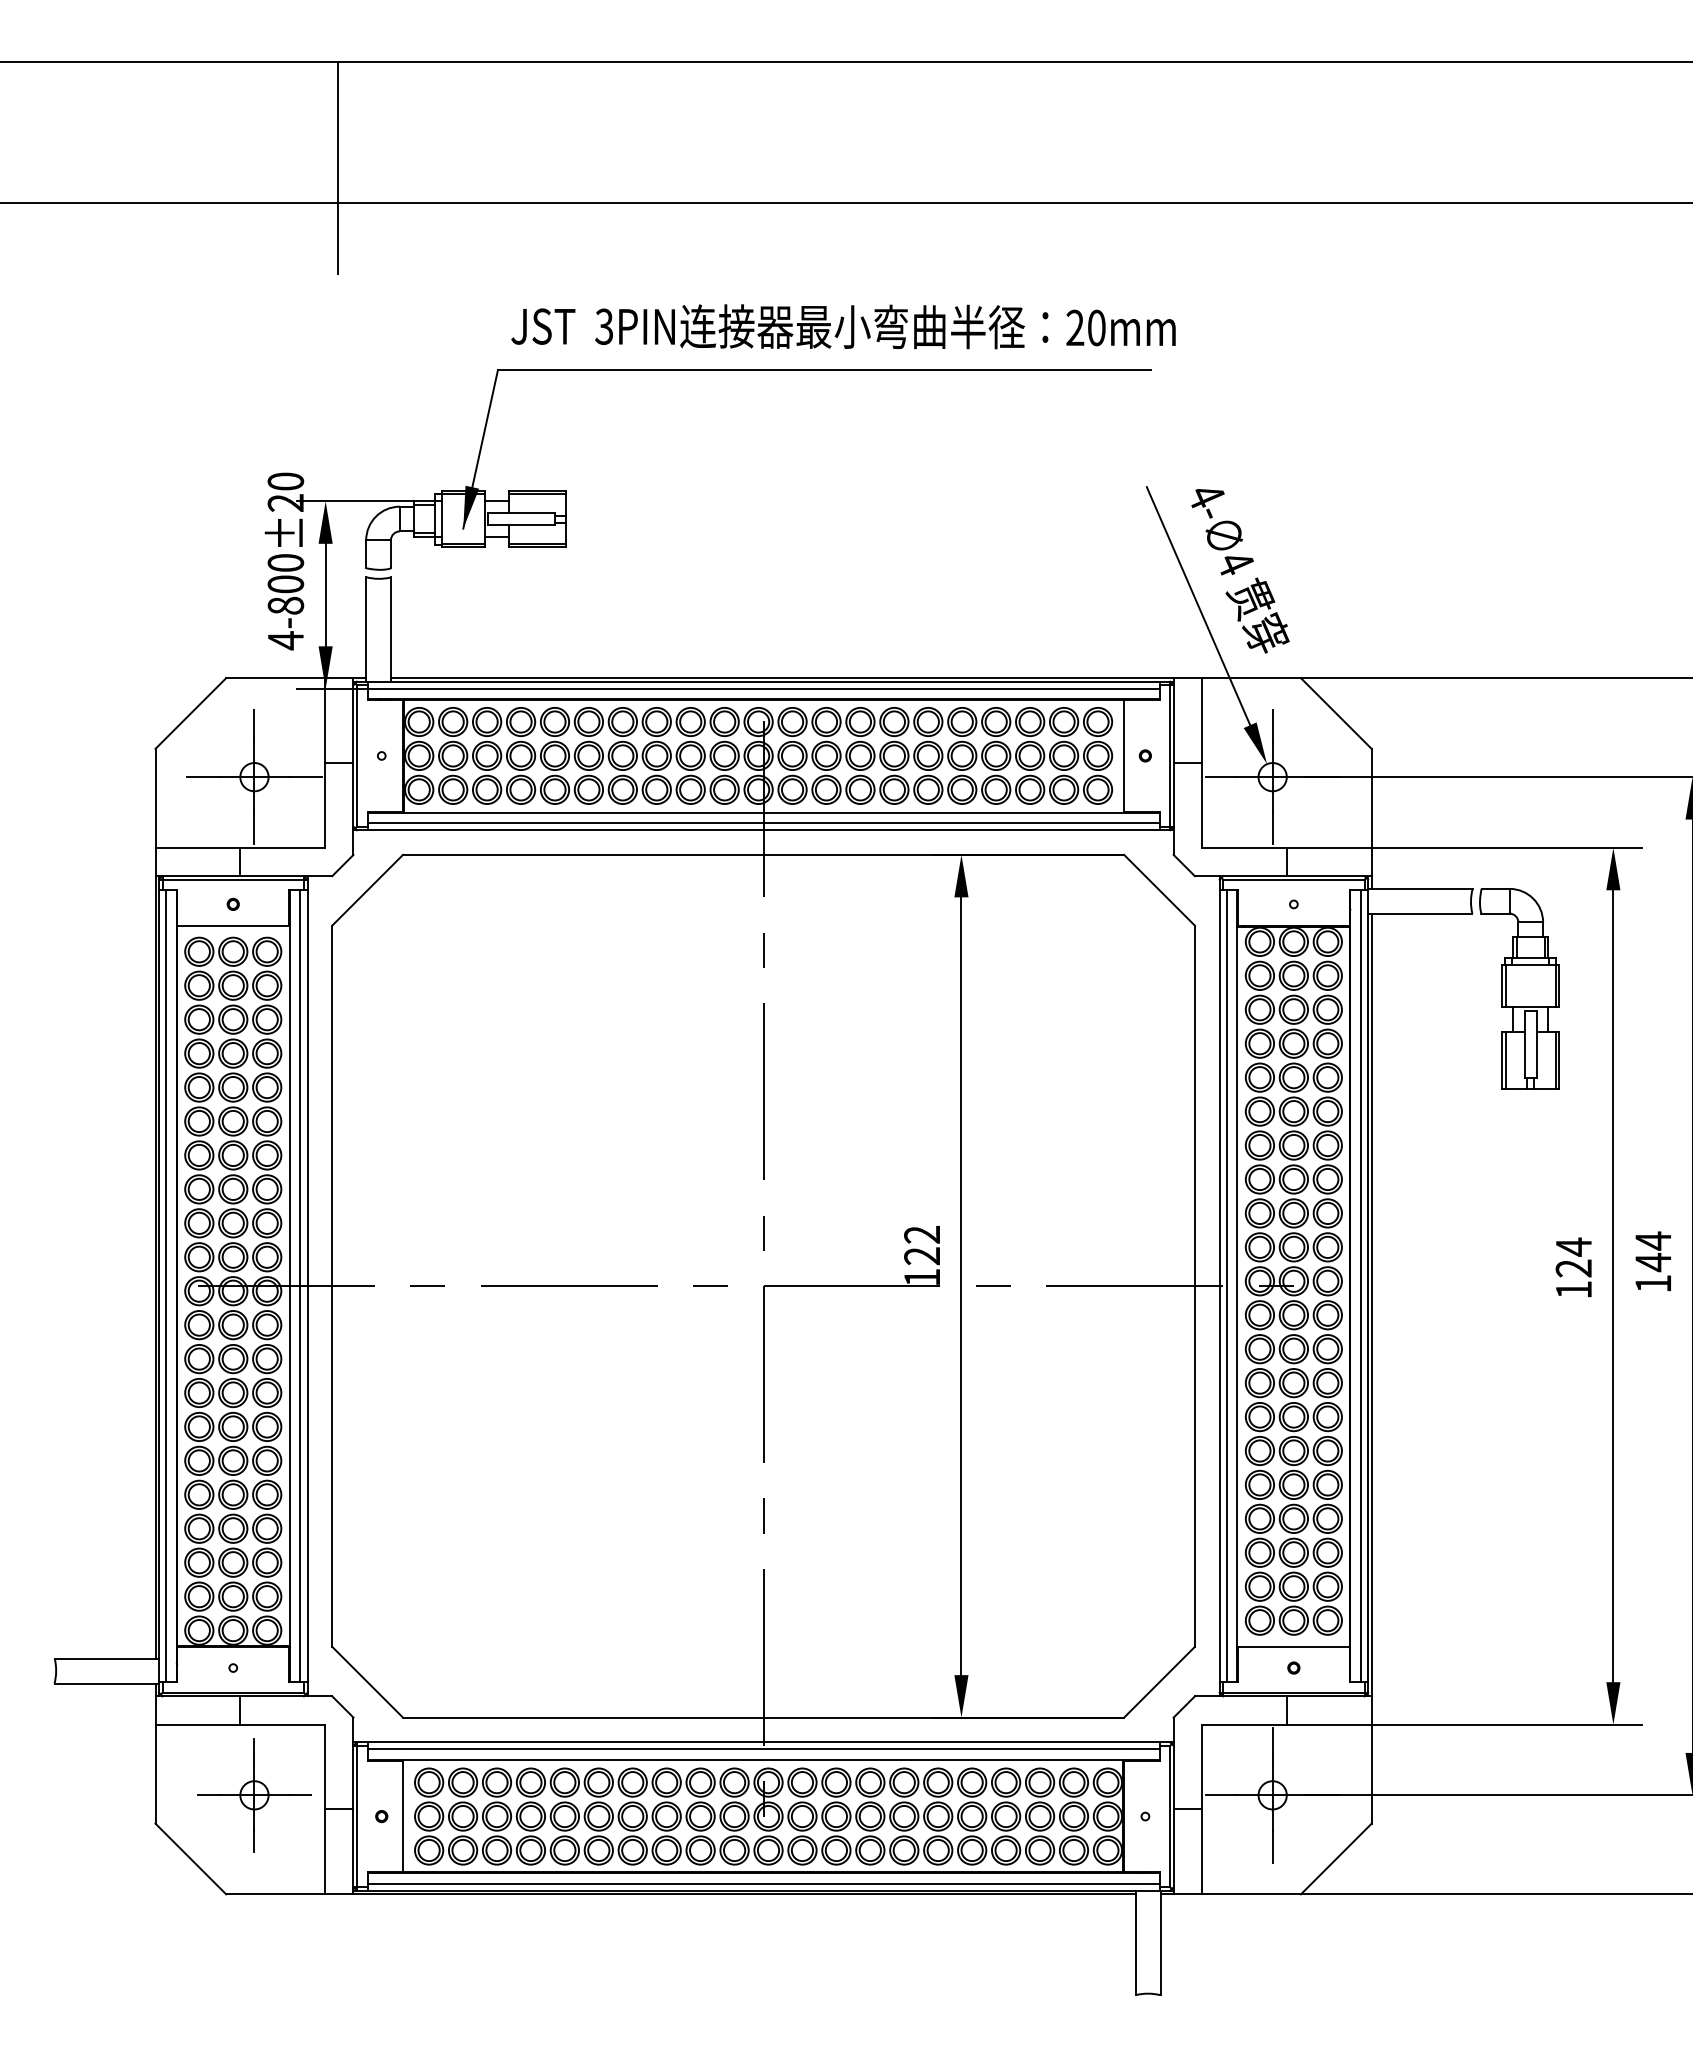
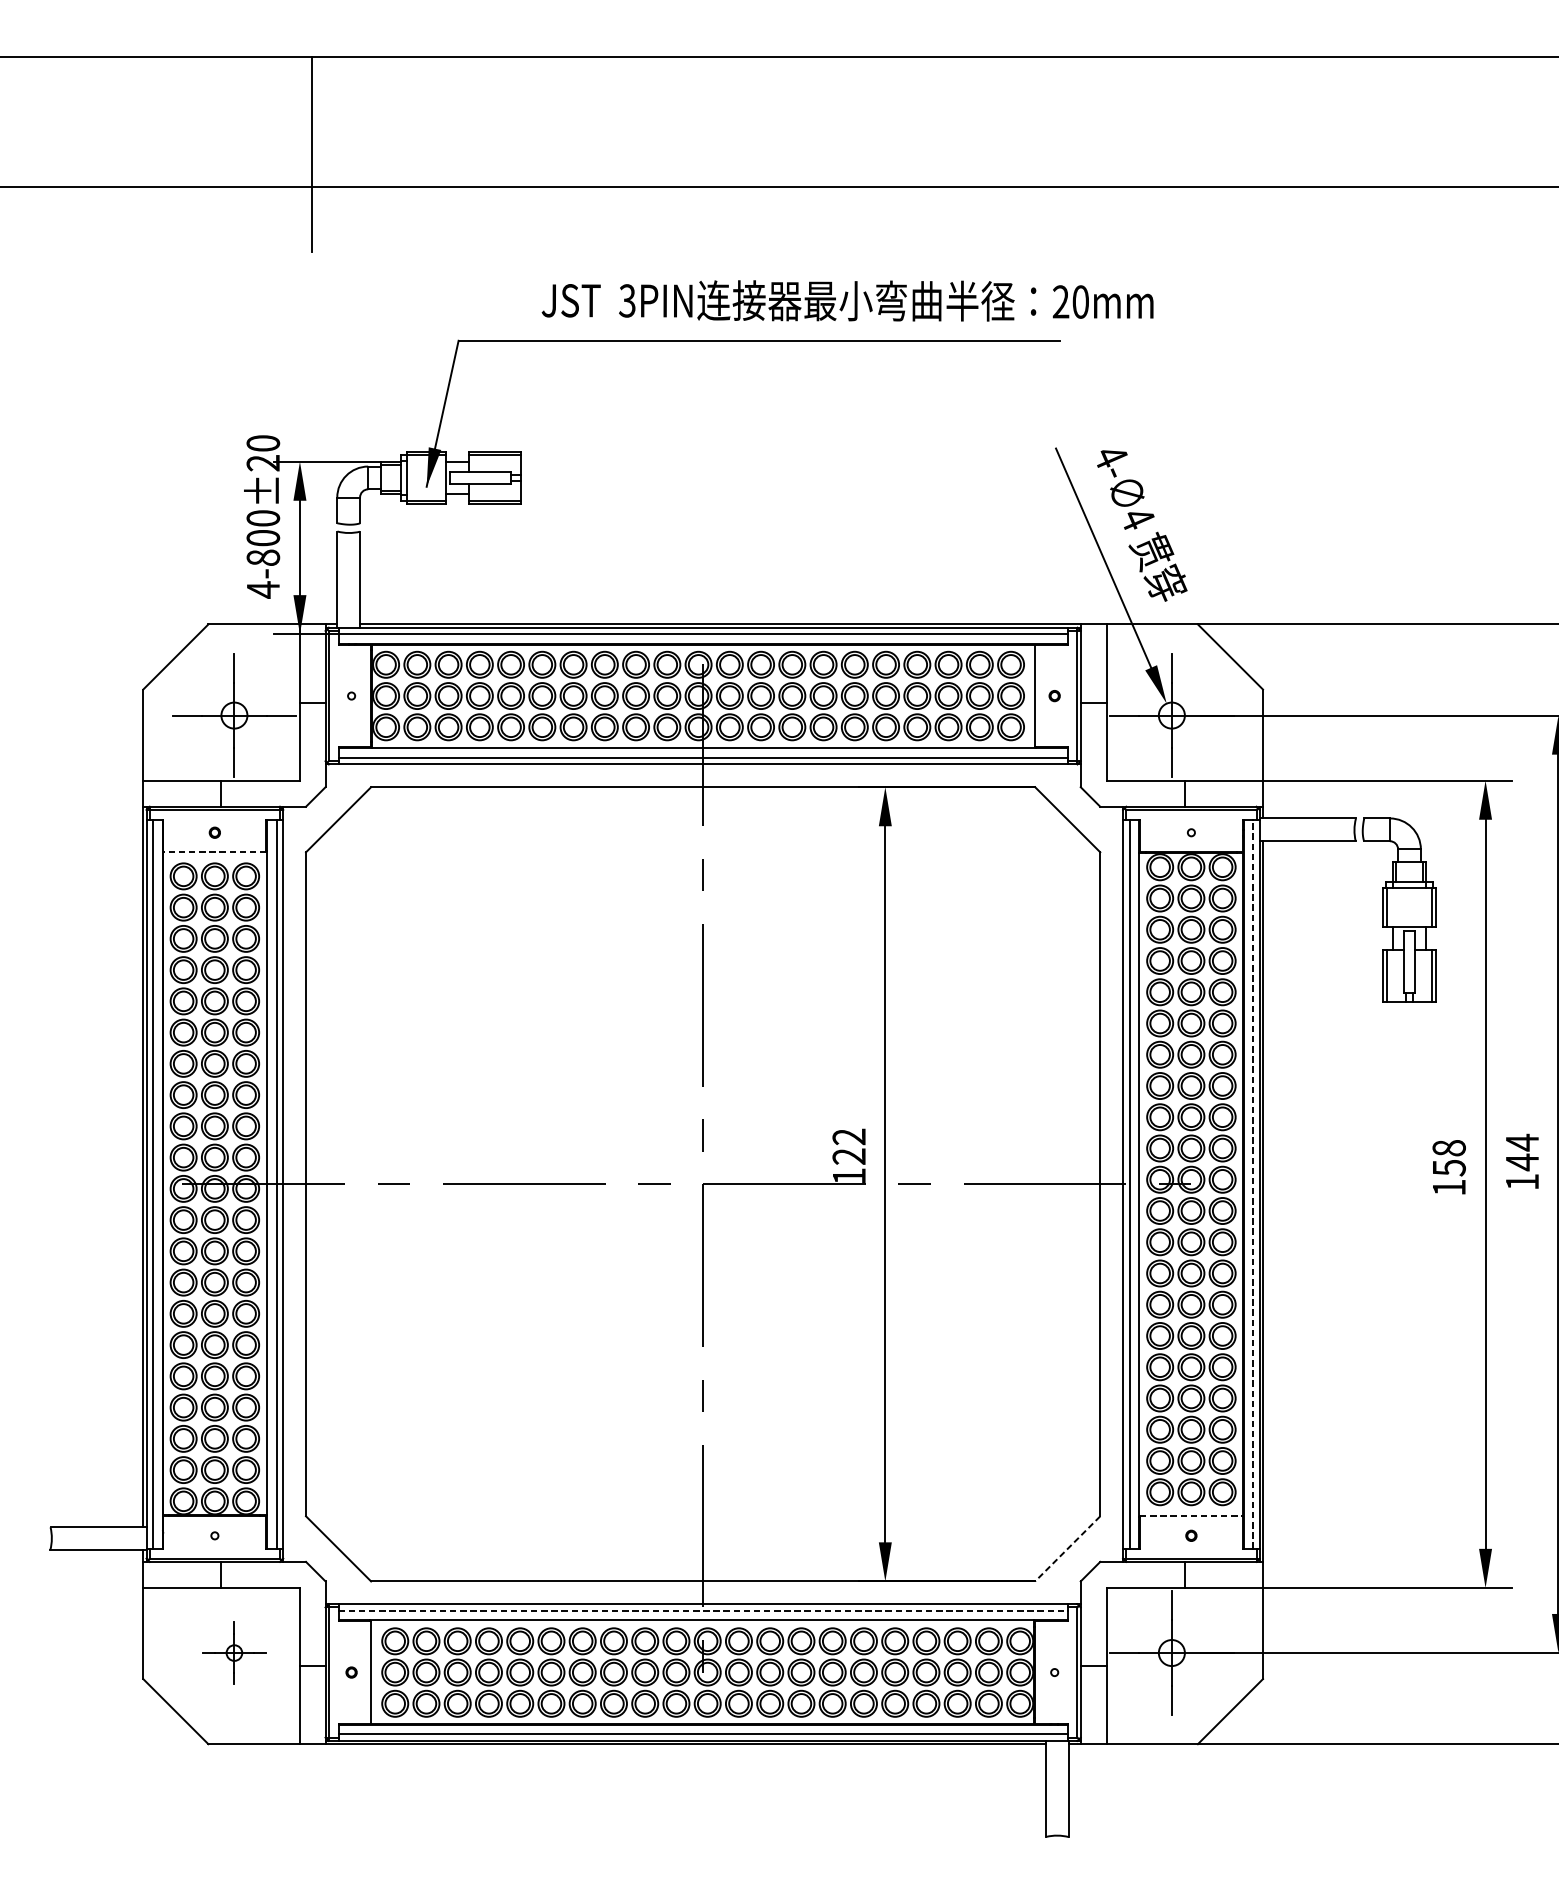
text: (843, 326) -> (847, 300), moved
line: (233, 925) -> (215, 852), solid -> dashed
text: (1573, 1257) -> (1448, 1157), 124 -> 158
line: (1361, 1286) -> (1253, 1184), solid -> dashed
line: (1293, 1646) -> (1191, 1515), solid -> dashed
line: (1159, 1682) -> (1067, 1549), solid -> dashed
line: (763, 1749) -> (703, 1610), solid -> dashed
part: (254, 1795) -> (234, 1653), size x0.6

